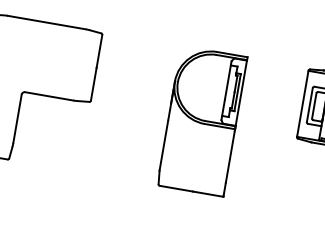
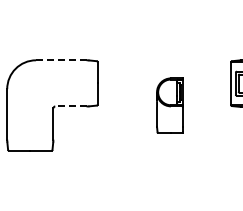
line: (46, 22) -> (61, 60), solid -> dashed
line: (48, 96) -> (70, 106), solid -> dashed
part: (201, 121) -> (169, 105), size x0.6

